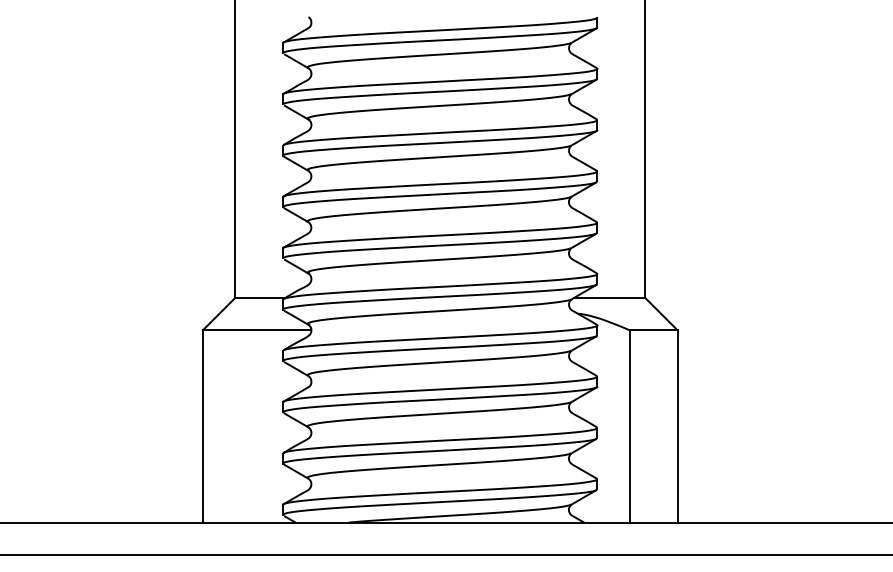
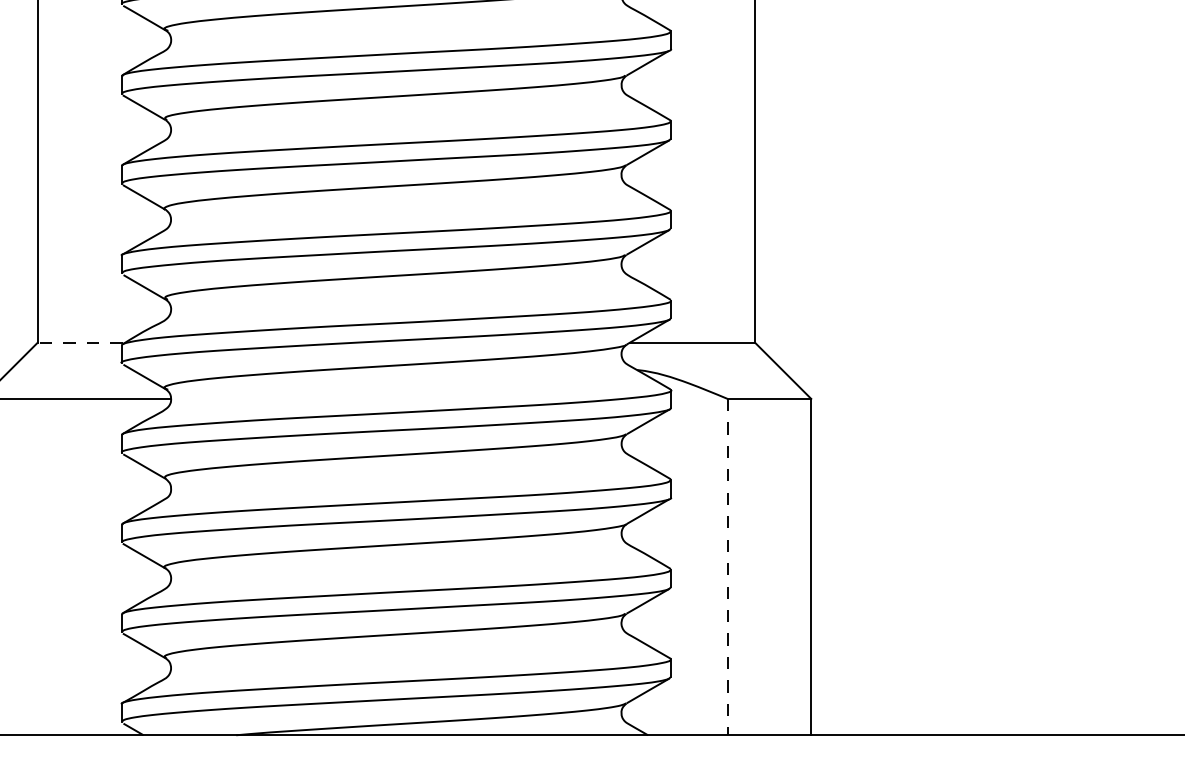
line: (258, 298) -> (78, 343), solid -> dashed
line: (629, 426) -> (727, 567), solid -> dashed

